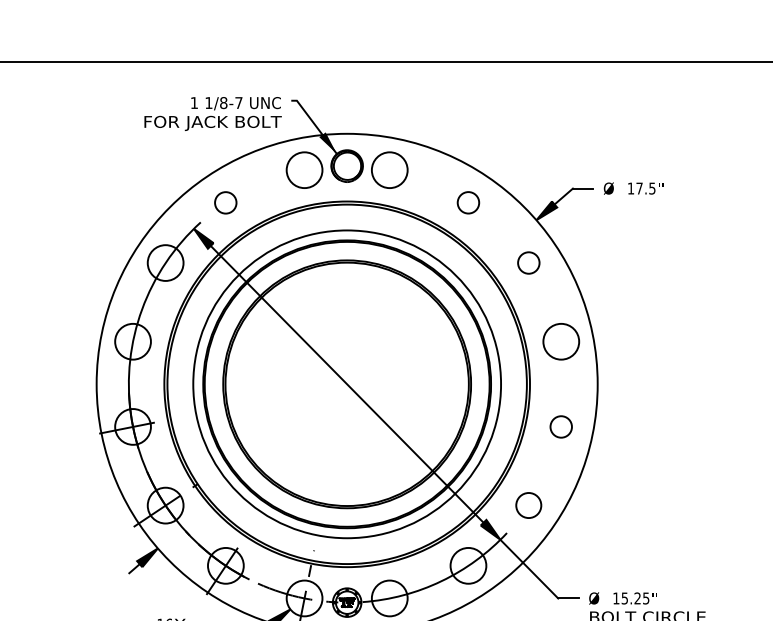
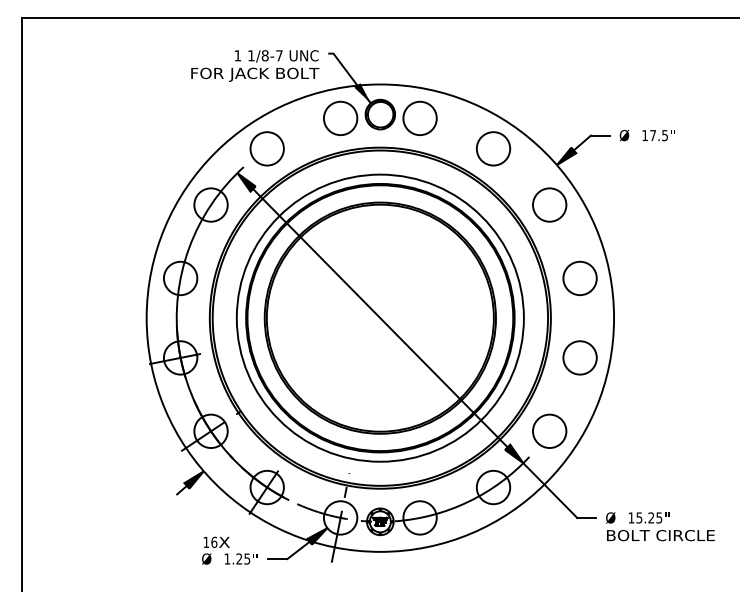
circle: (225, 202) -> (266, 148), size x1.67
circle: (468, 202) -> (493, 148), size x1.67
circle: (528, 262) -> (549, 204), size x1.67
circle: (560, 426) -> (579, 357), size x1.67
circle: (528, 504) -> (549, 430), size x1.43

